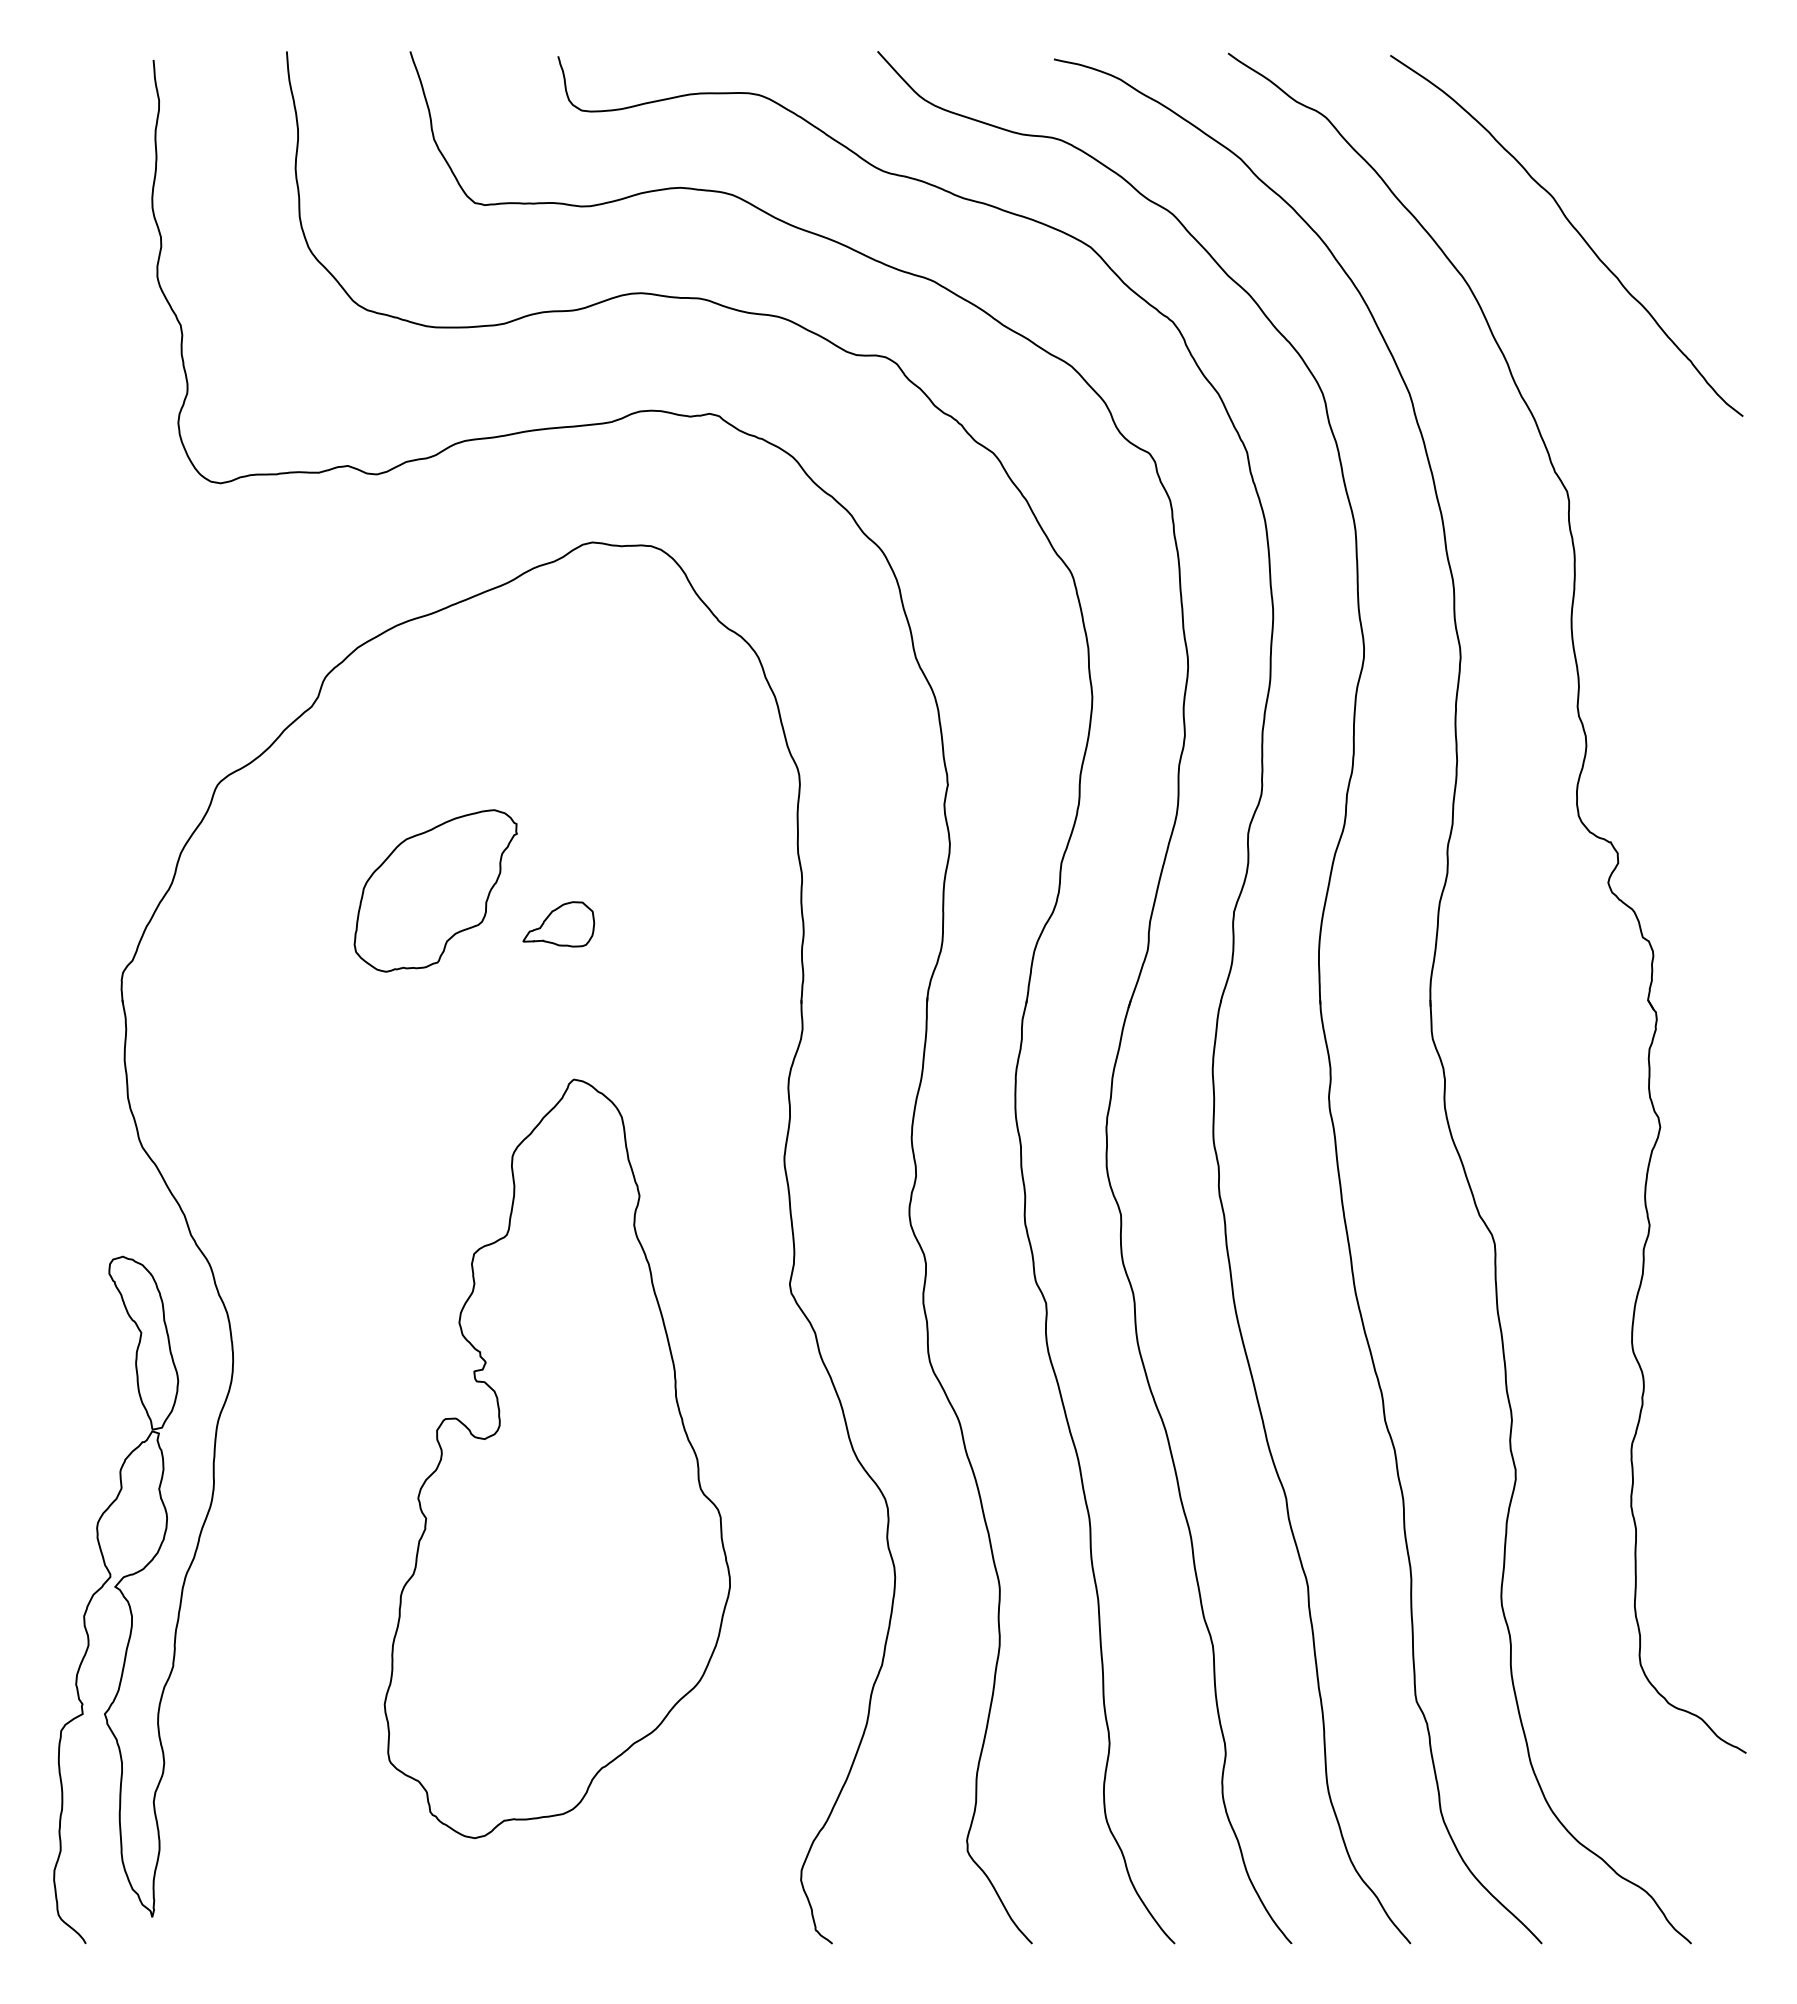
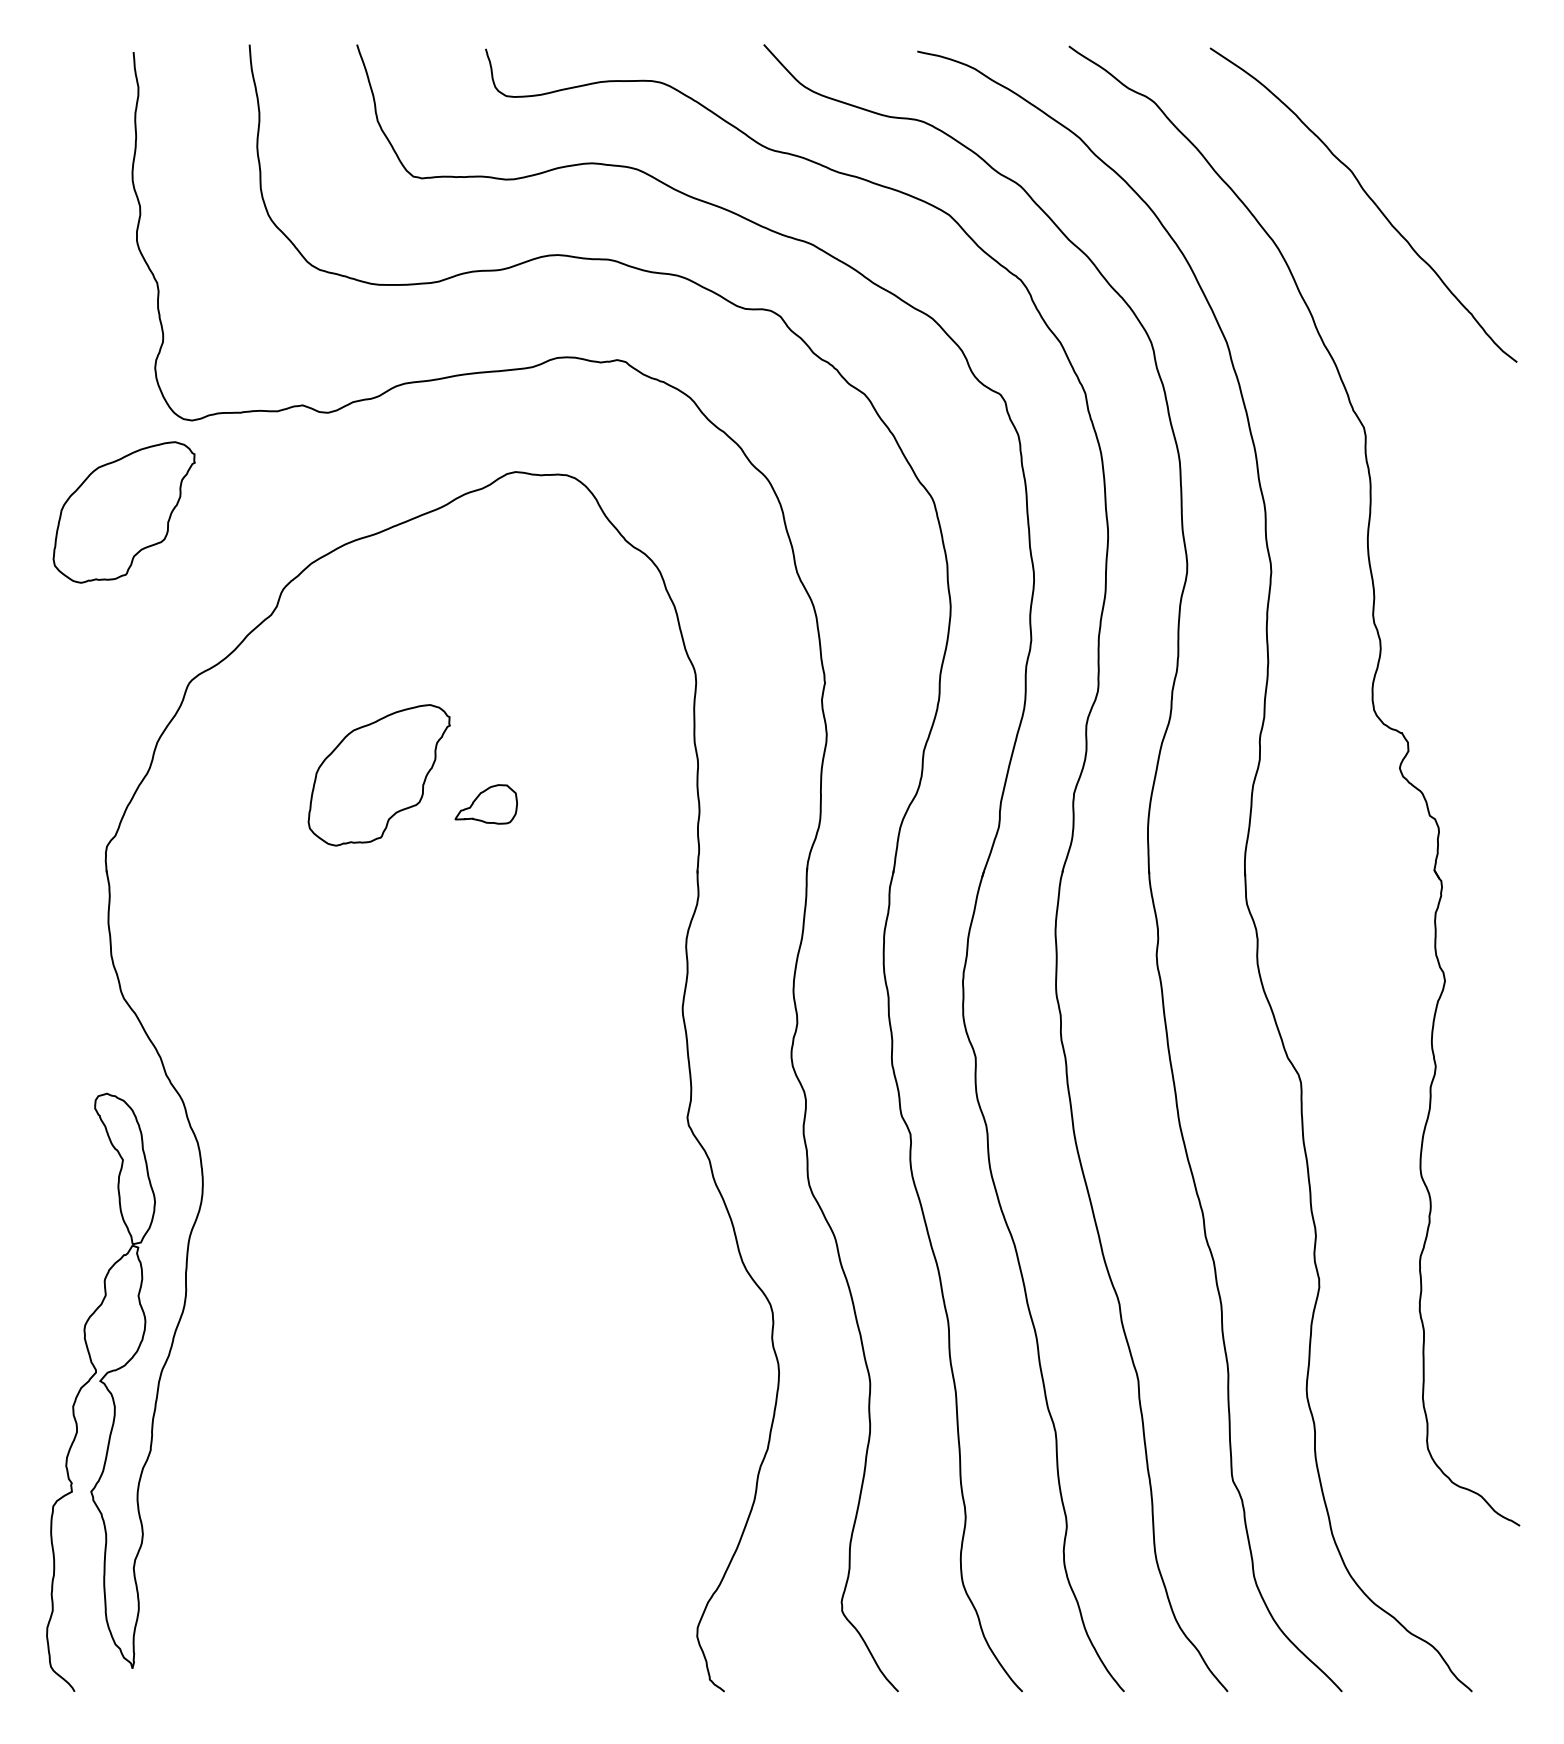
part: (142, 588) -> (123, 512), added
part: (556, 1458) -> (484, 1269), removed

